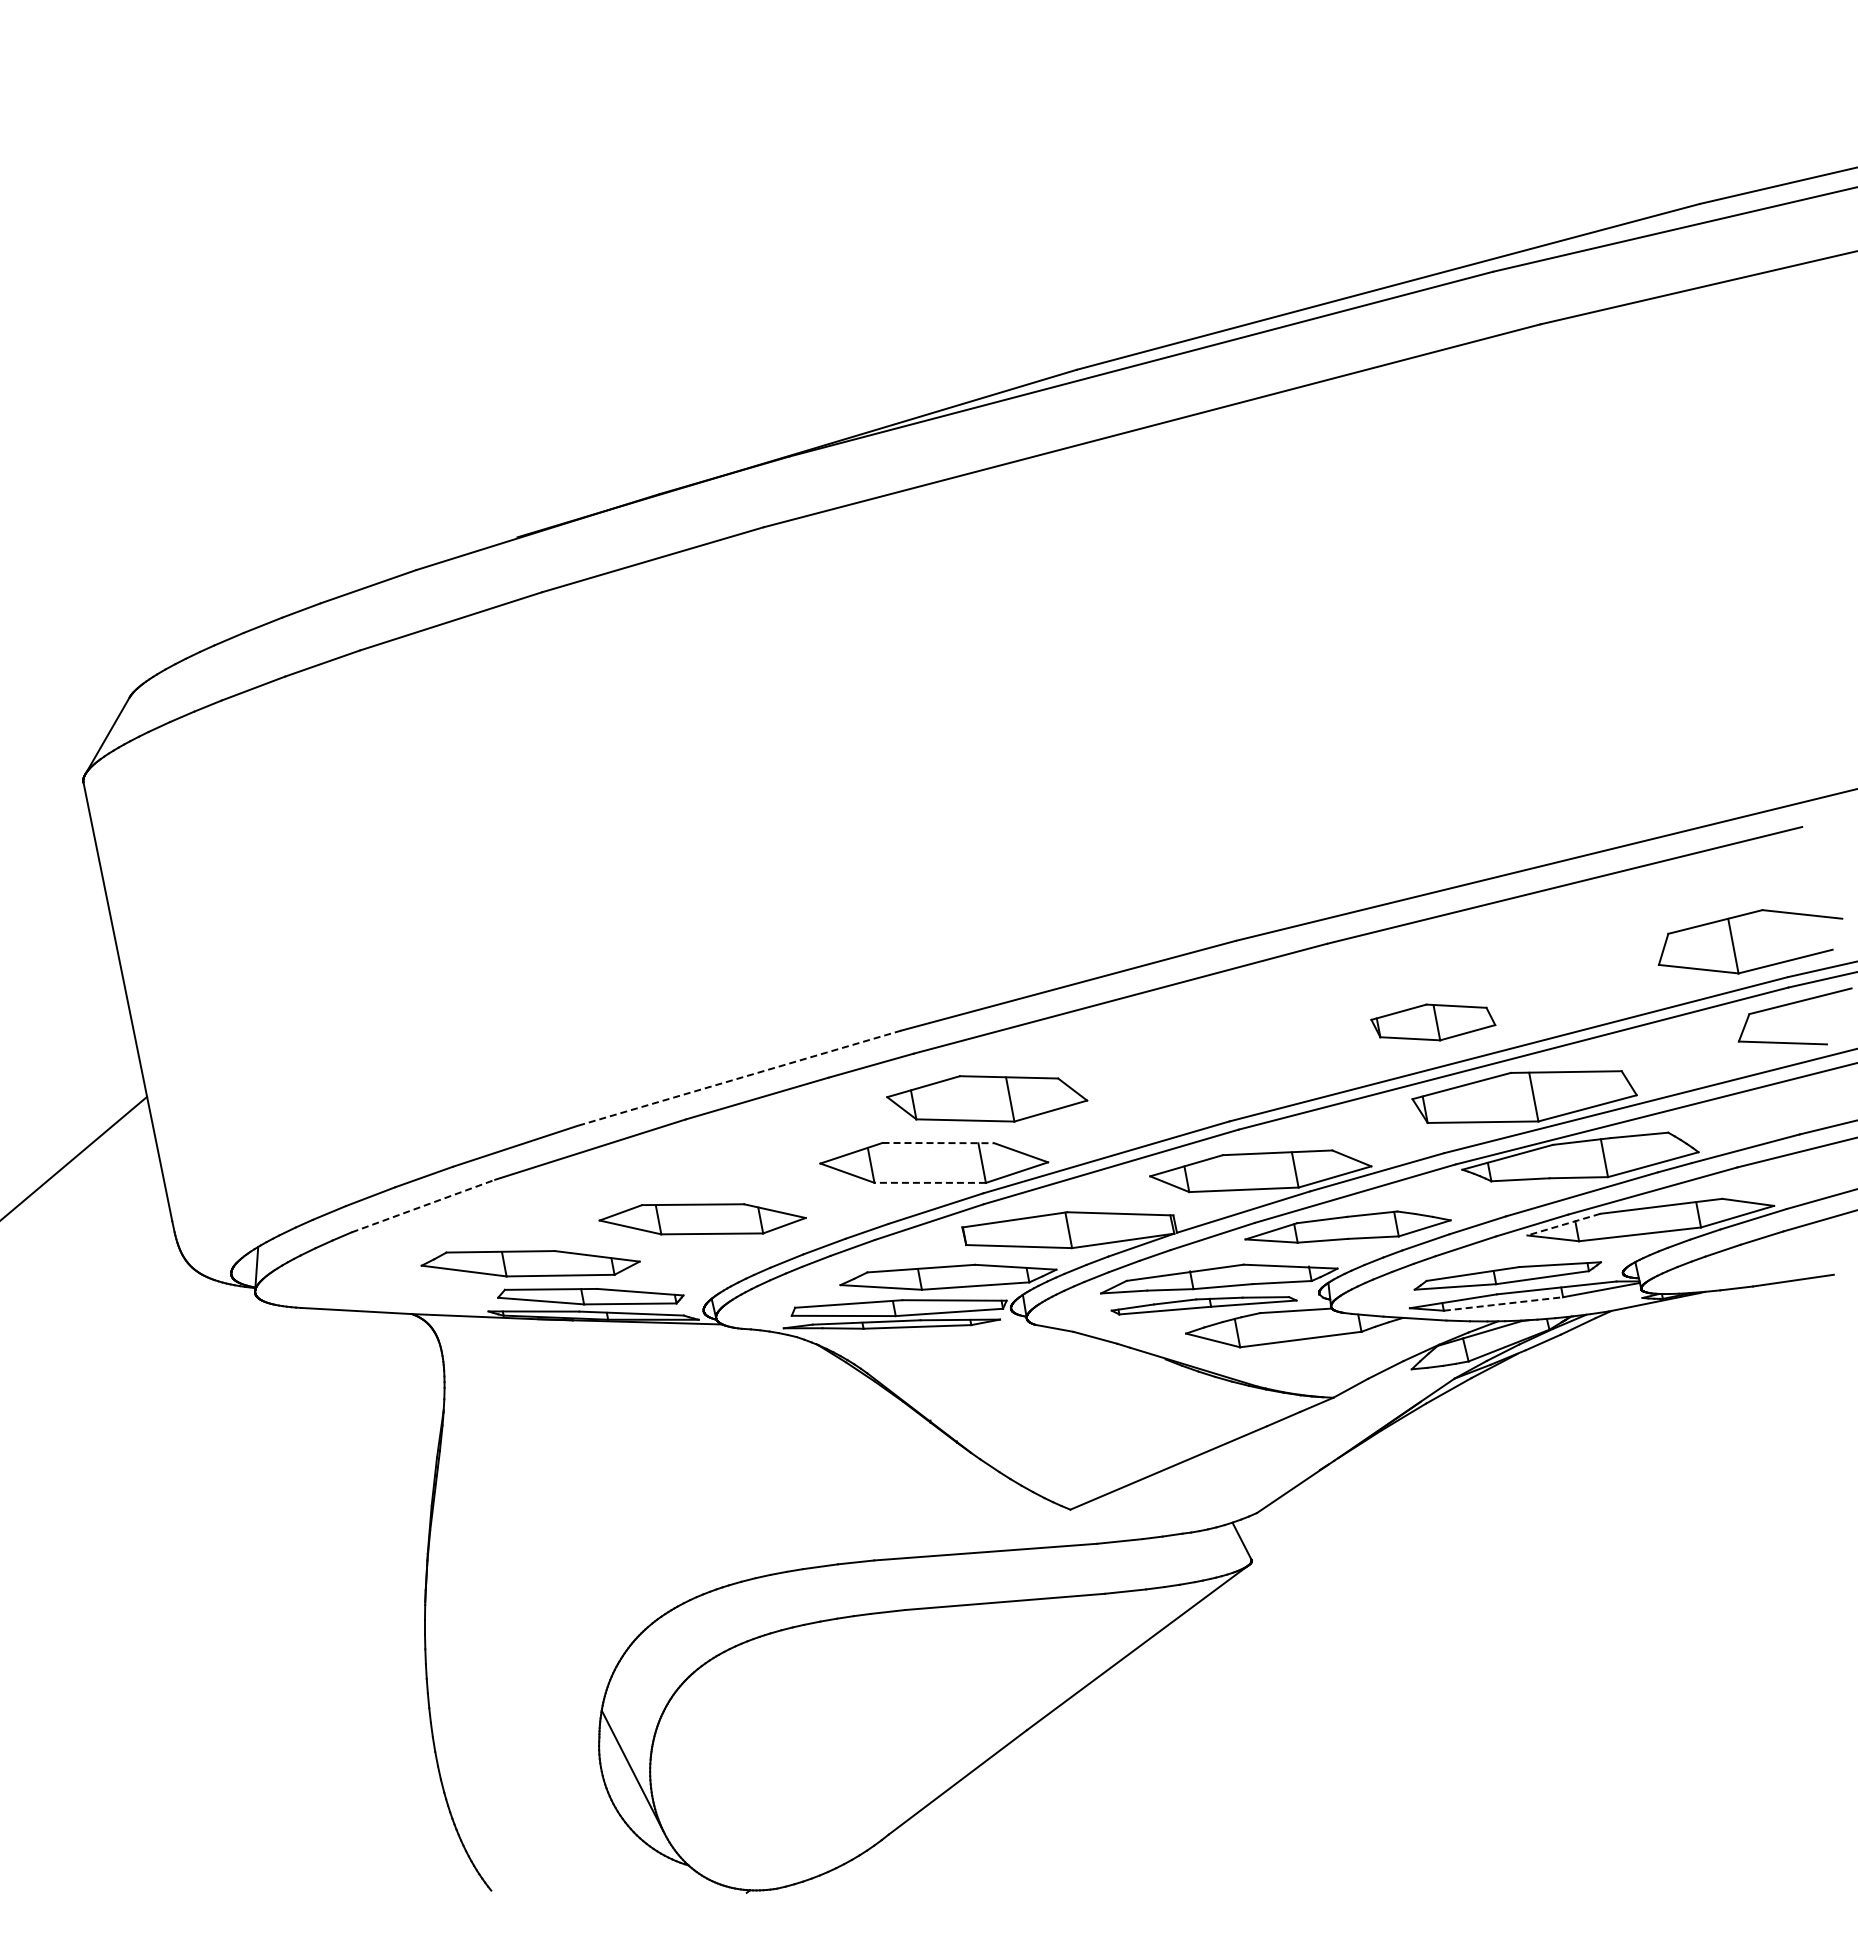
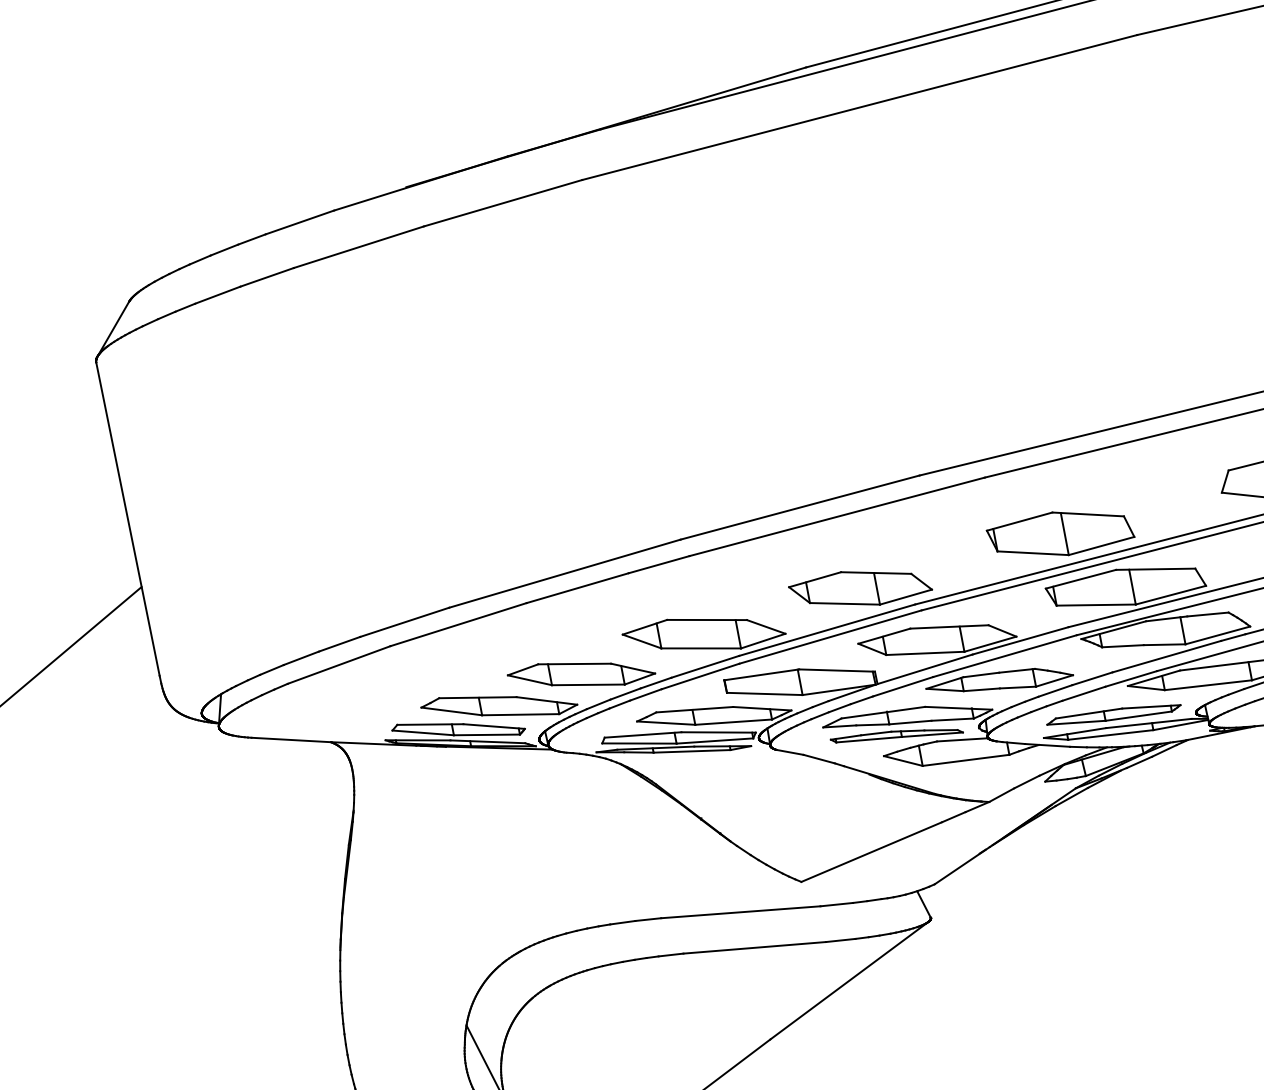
part: (1433, 1022) -> (1060, 533), size x1.67
line: (739, 1078) -> (564, 573), dashed -> solid
part: (987, 1098) -> (860, 588), moved
line: (938, 1143) -> (707, 620), dashed -> solid
line: (930, 1182) -> (701, 648), dashed -> solid
line: (423, 1205) -> (339, 664), dashed -> solid
part: (702, 1219) -> (581, 674), moved
line: (1563, 1224) -> (1153, 678), dashed -> solid
part: (530, 1263) -> (499, 706), moved
line: (1503, 1303) -> (1110, 734), dashed -> solid

